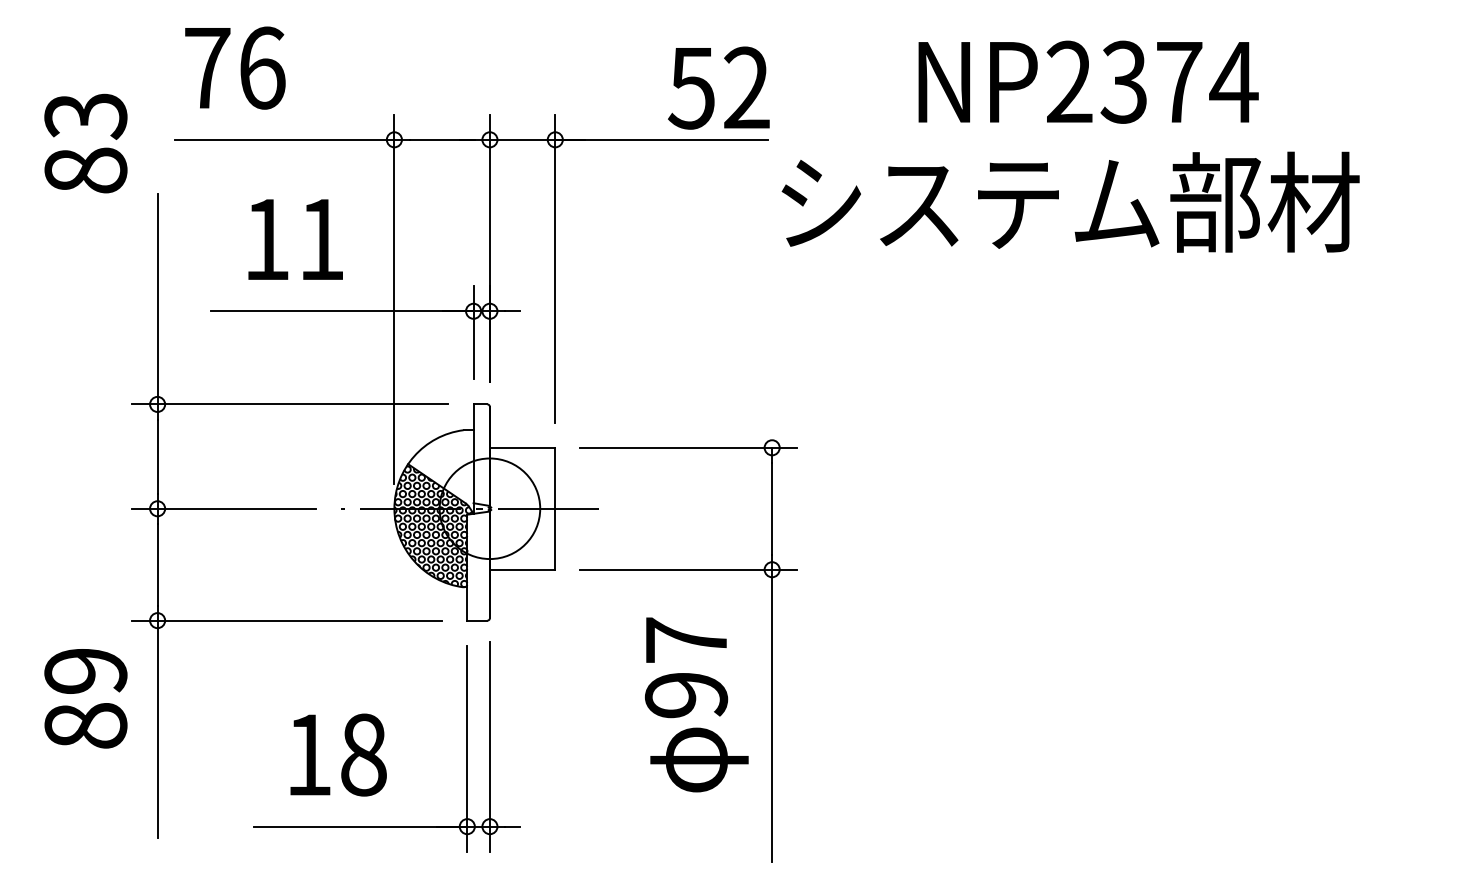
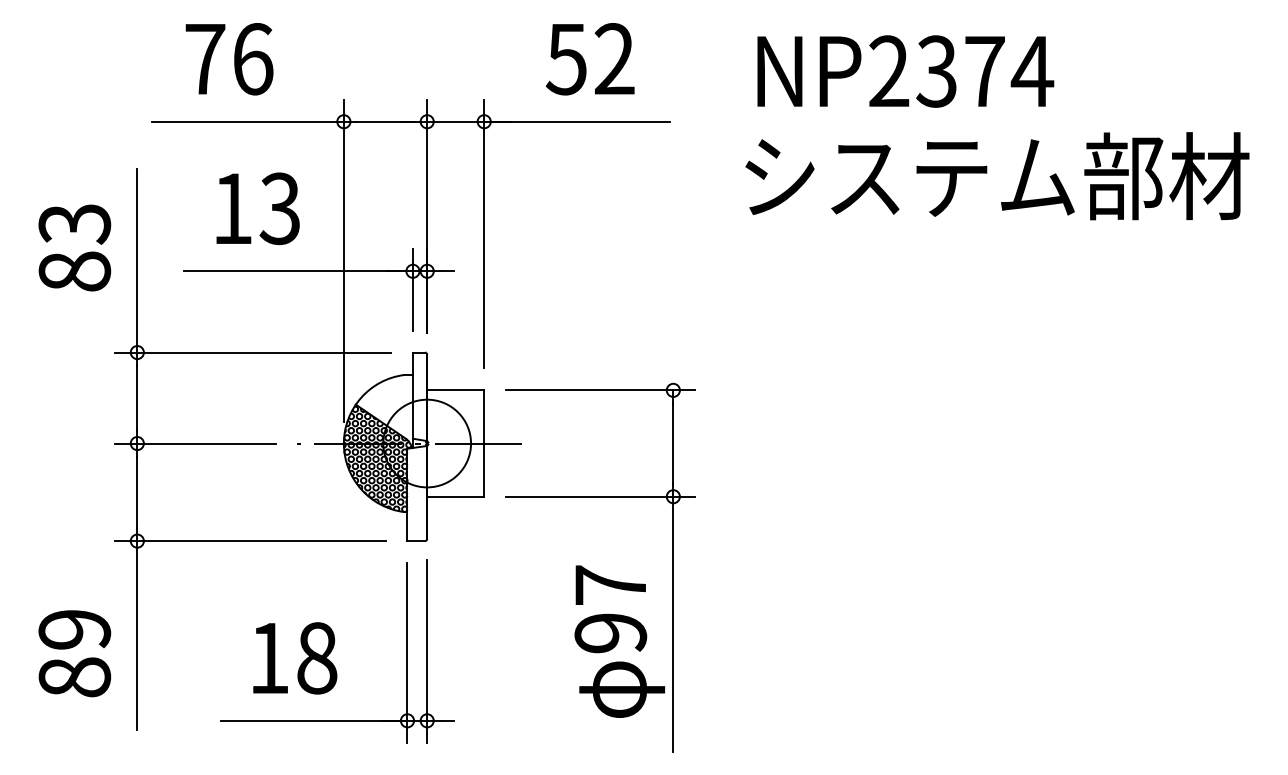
text: (235, 67) -> (229, 58), moved
text: (1088, 81) -> (905, 70), moved
text: (718, 87) -> (589, 58), moved
text: (85, 143) -> (74, 247), moved
text: (1070, 201) -> (997, 175), moved
text: (320, 239) -> (279, 208), 11 -> 13
text: (85, 698) -> (74, 653), moved
text: (696, 704) -> (619, 641), moved

